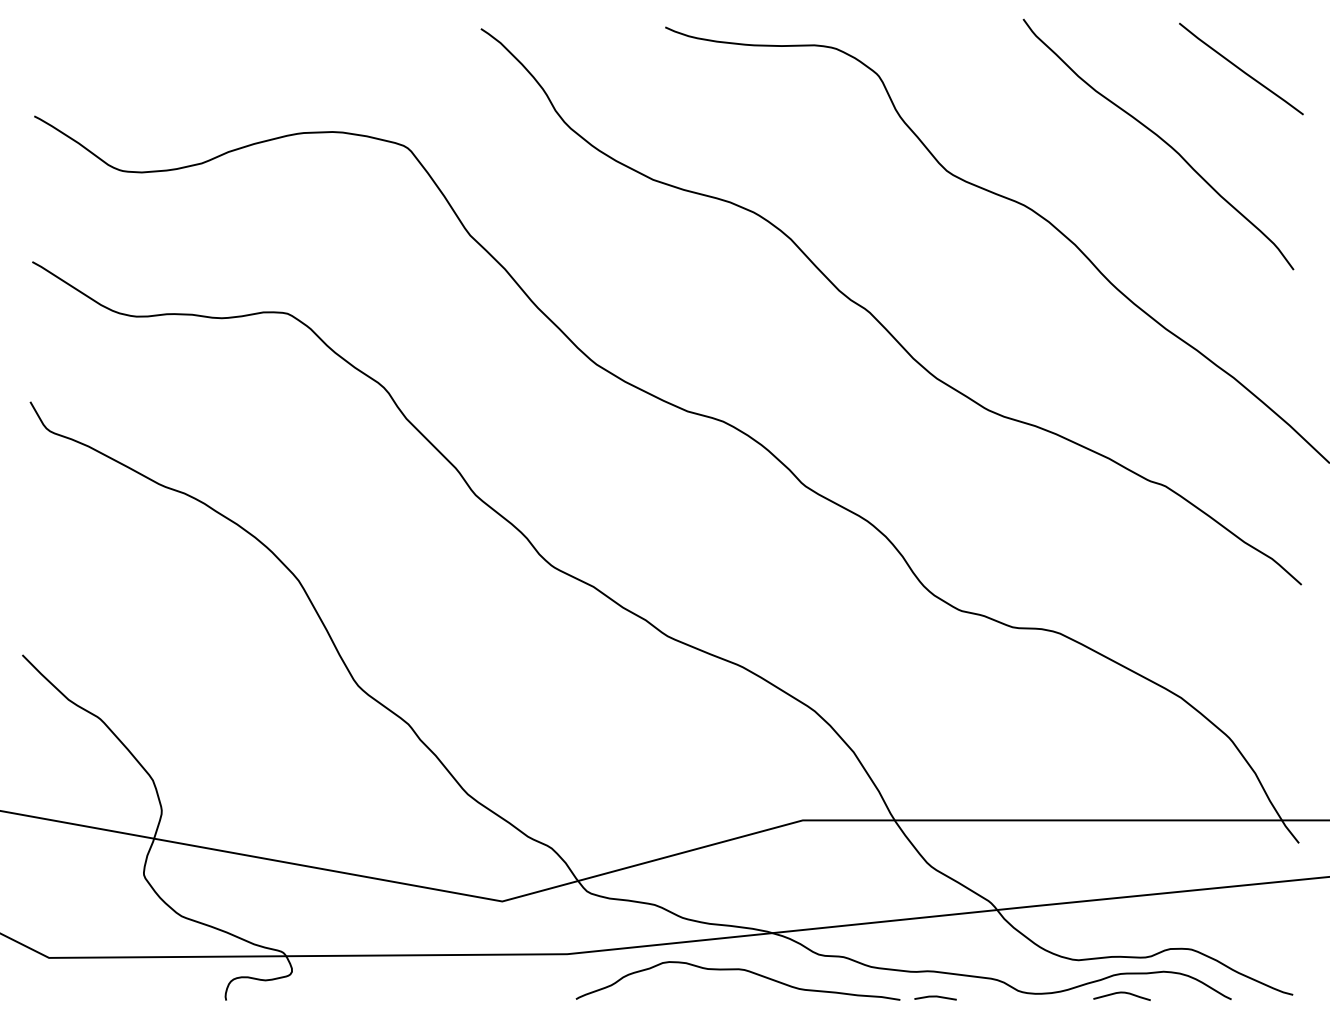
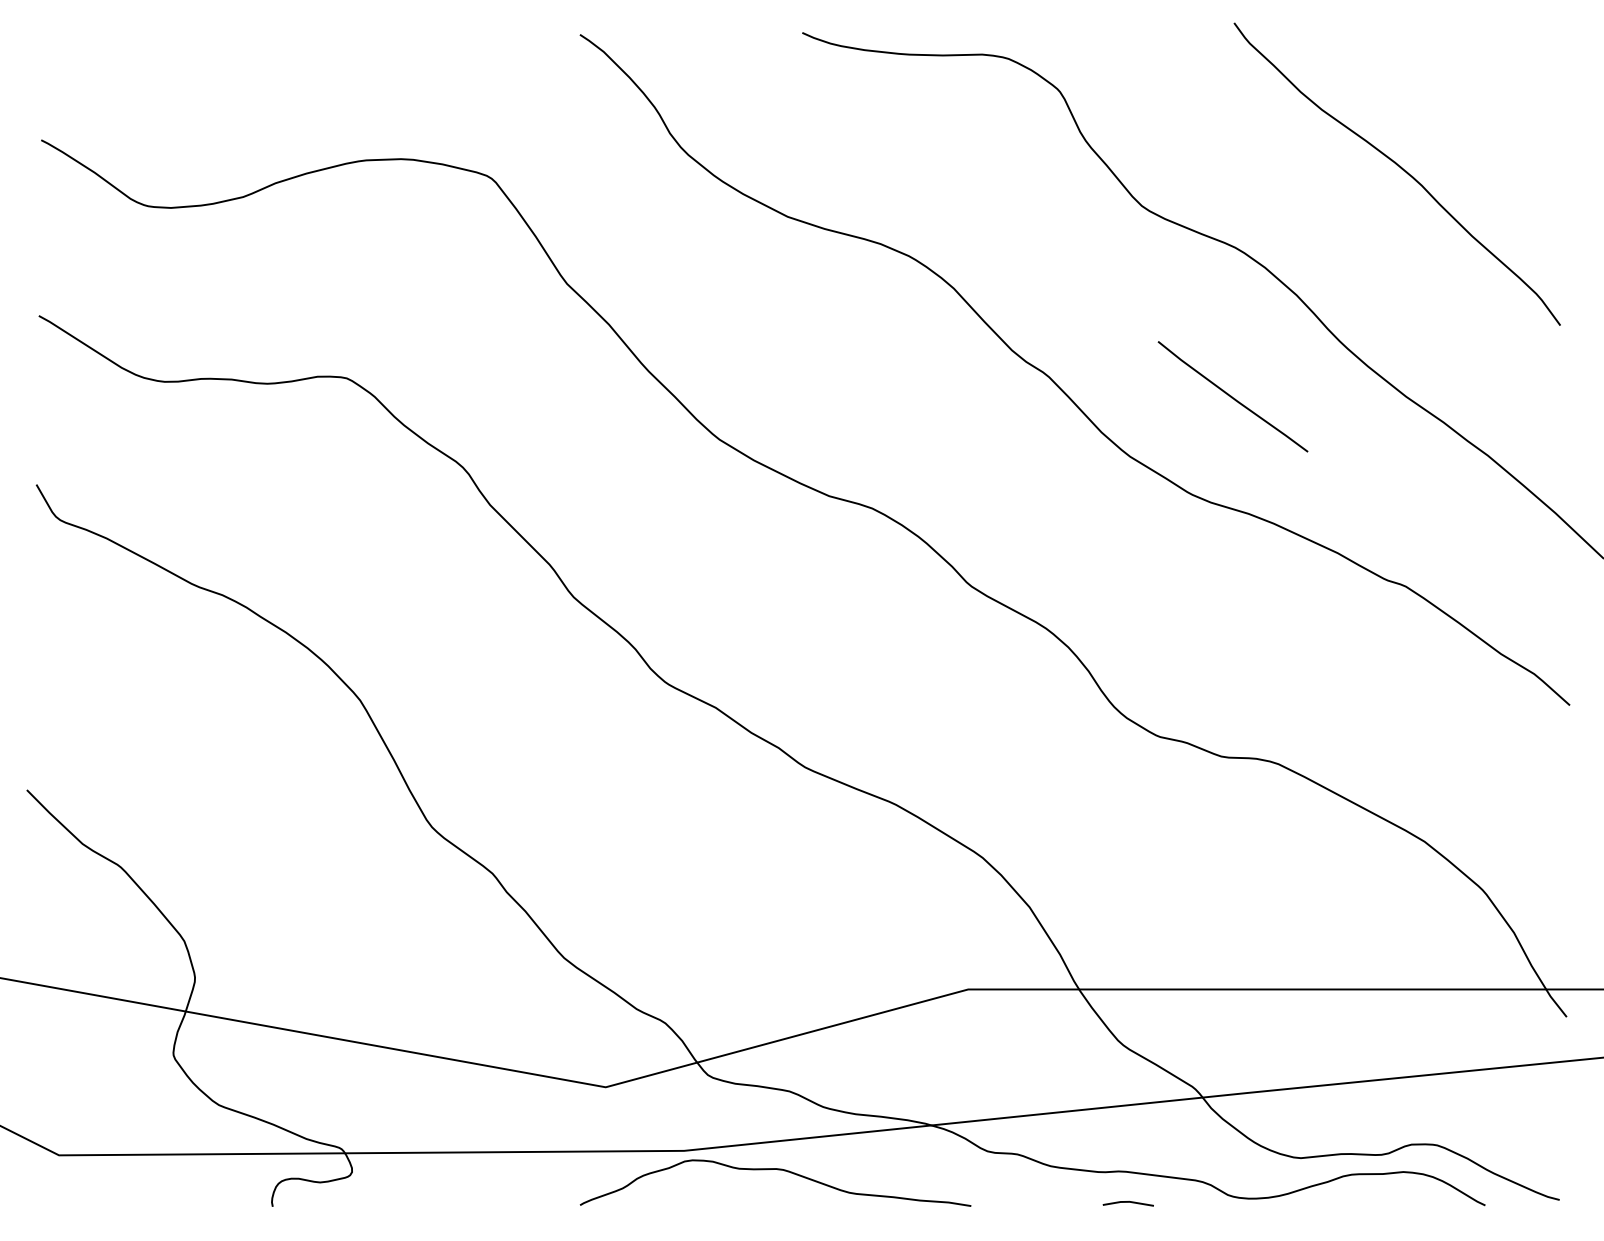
line: (1240, 68) -> (1232, 396), moved
curve: (737, 970) -> (774, 1170), moved
curve: (1121, 993) -> (1352, 1198), removed

